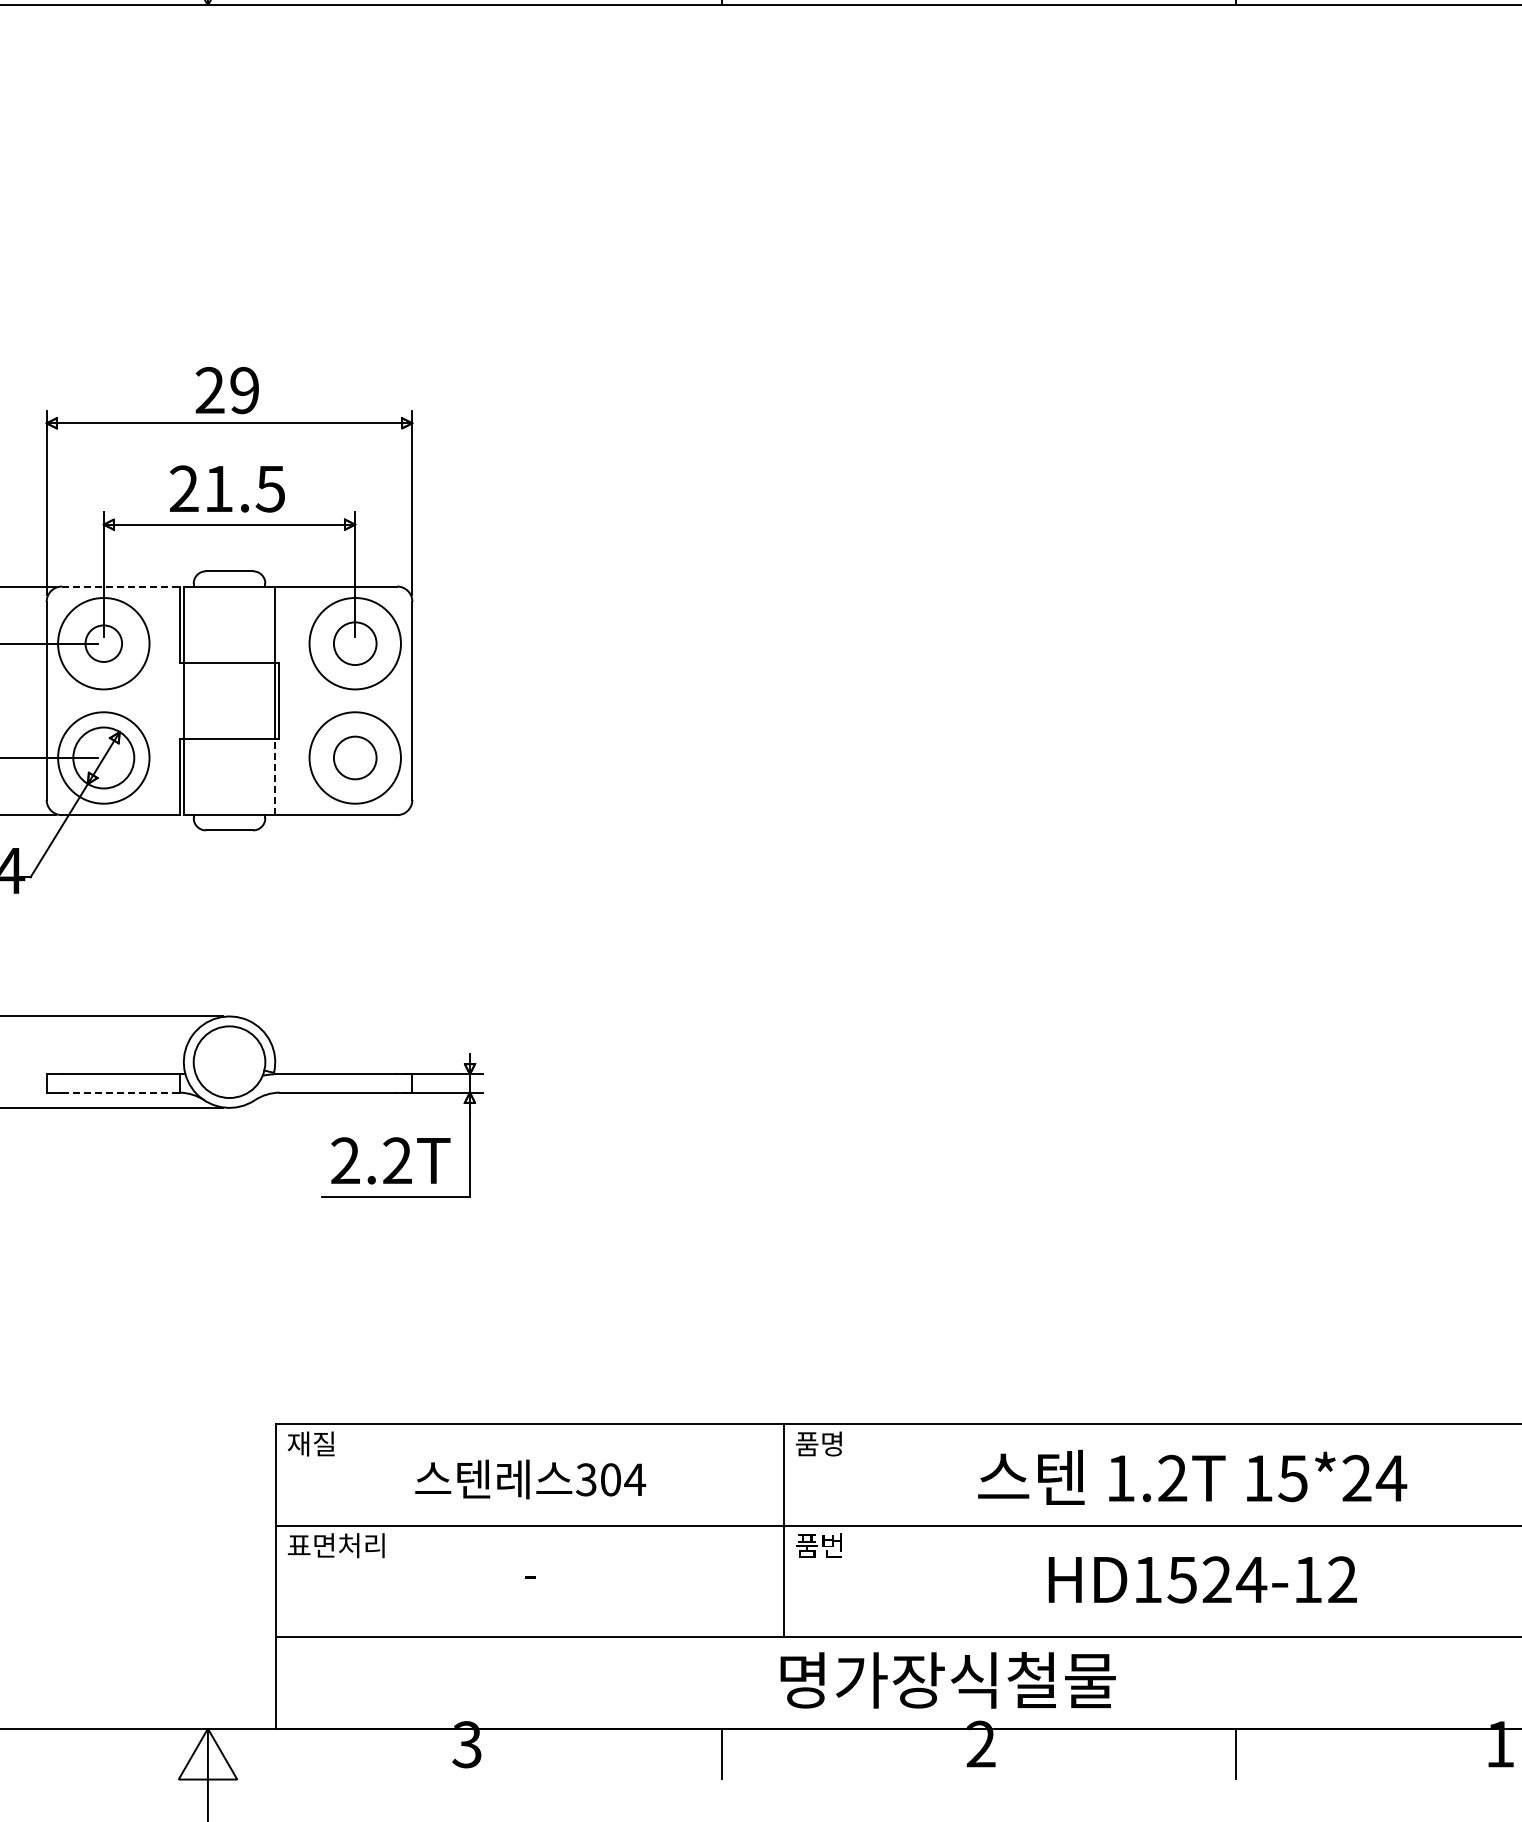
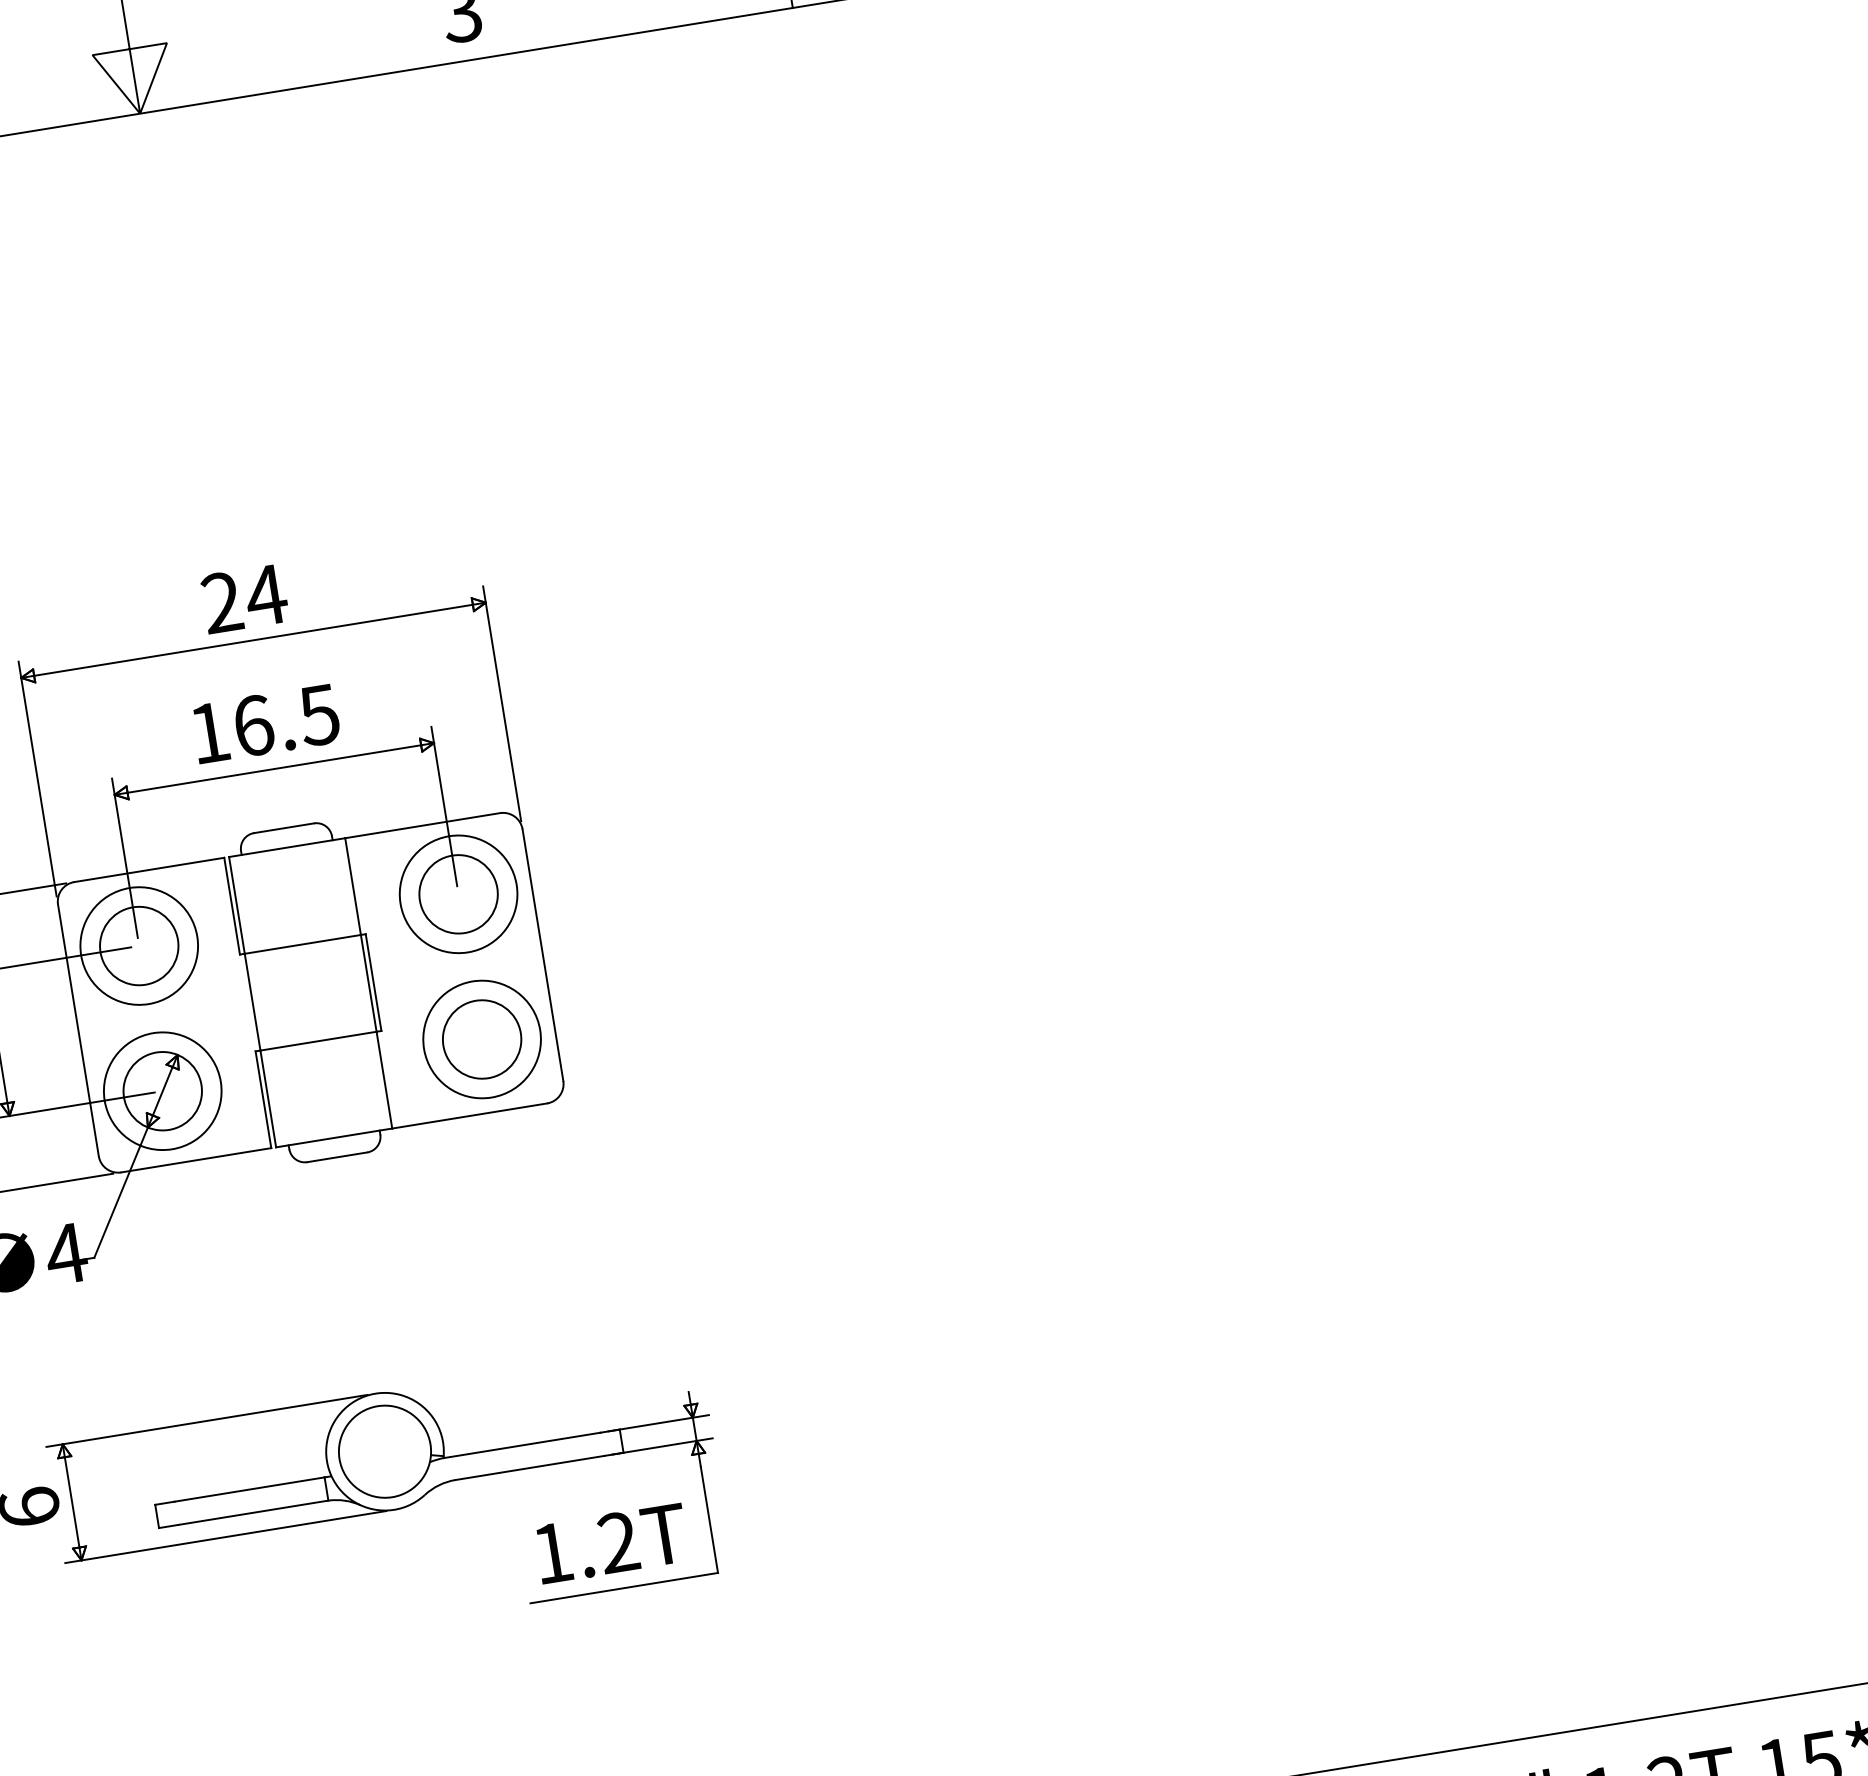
text: (244, 390) -> (265, 595), 29 -> 24
text: (201, 488) -> (231, 728), 21.5 -> 16.5
line: (121, 586) -> (149, 869), dashed -> solid
circle: (103, 643) -> (138, 945), size x1.67
circle: (354, 643) -> (457, 894), size x1.43
circle: (354, 757) -> (481, 1039), size x1.43
line: (275, 776) -> (384, 1079), dashed -> solid
line: (120, 1092) -> (252, 1512), dashed -> solid
text: (345, 1160) -> (552, 1552), 2.2T -> 1.2T

